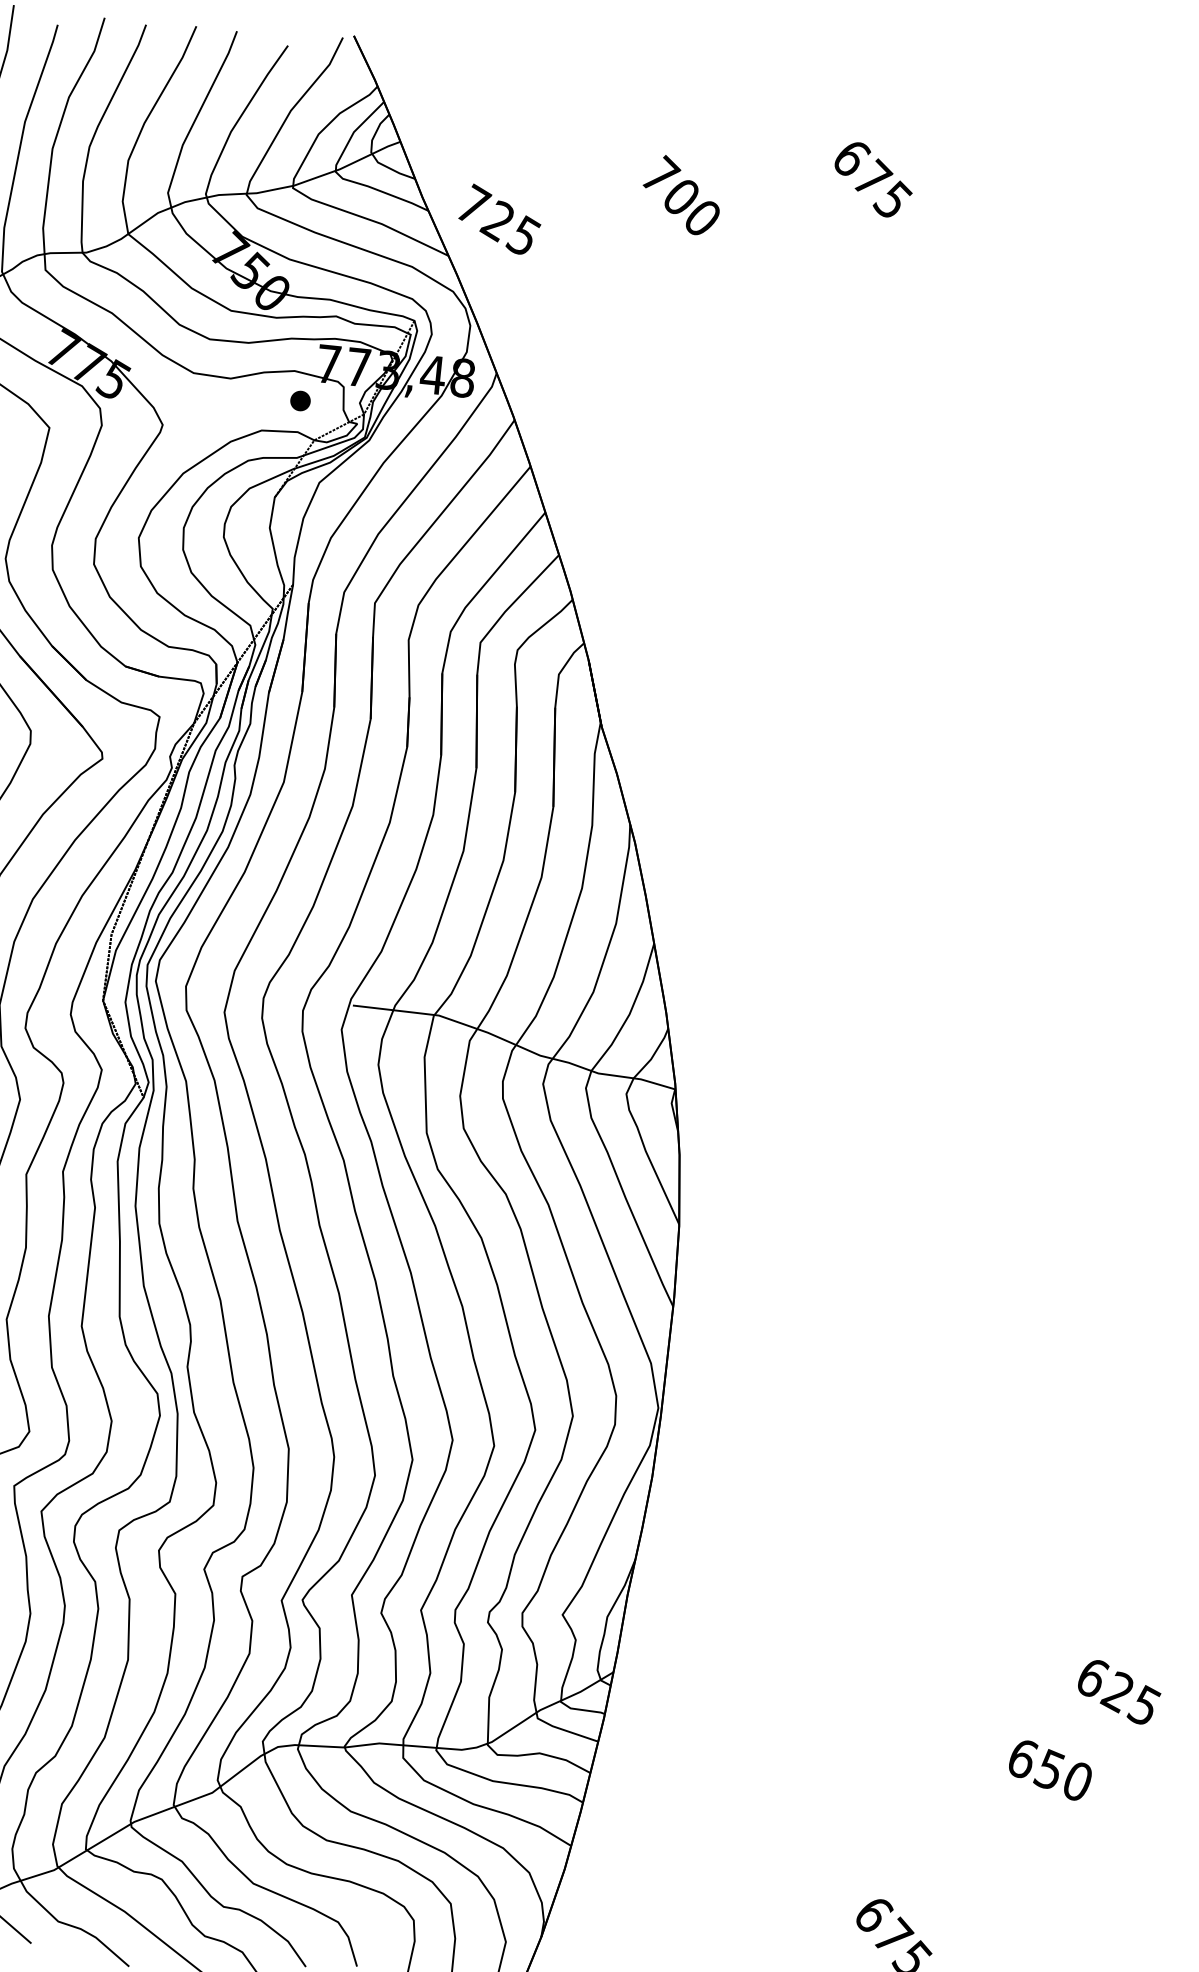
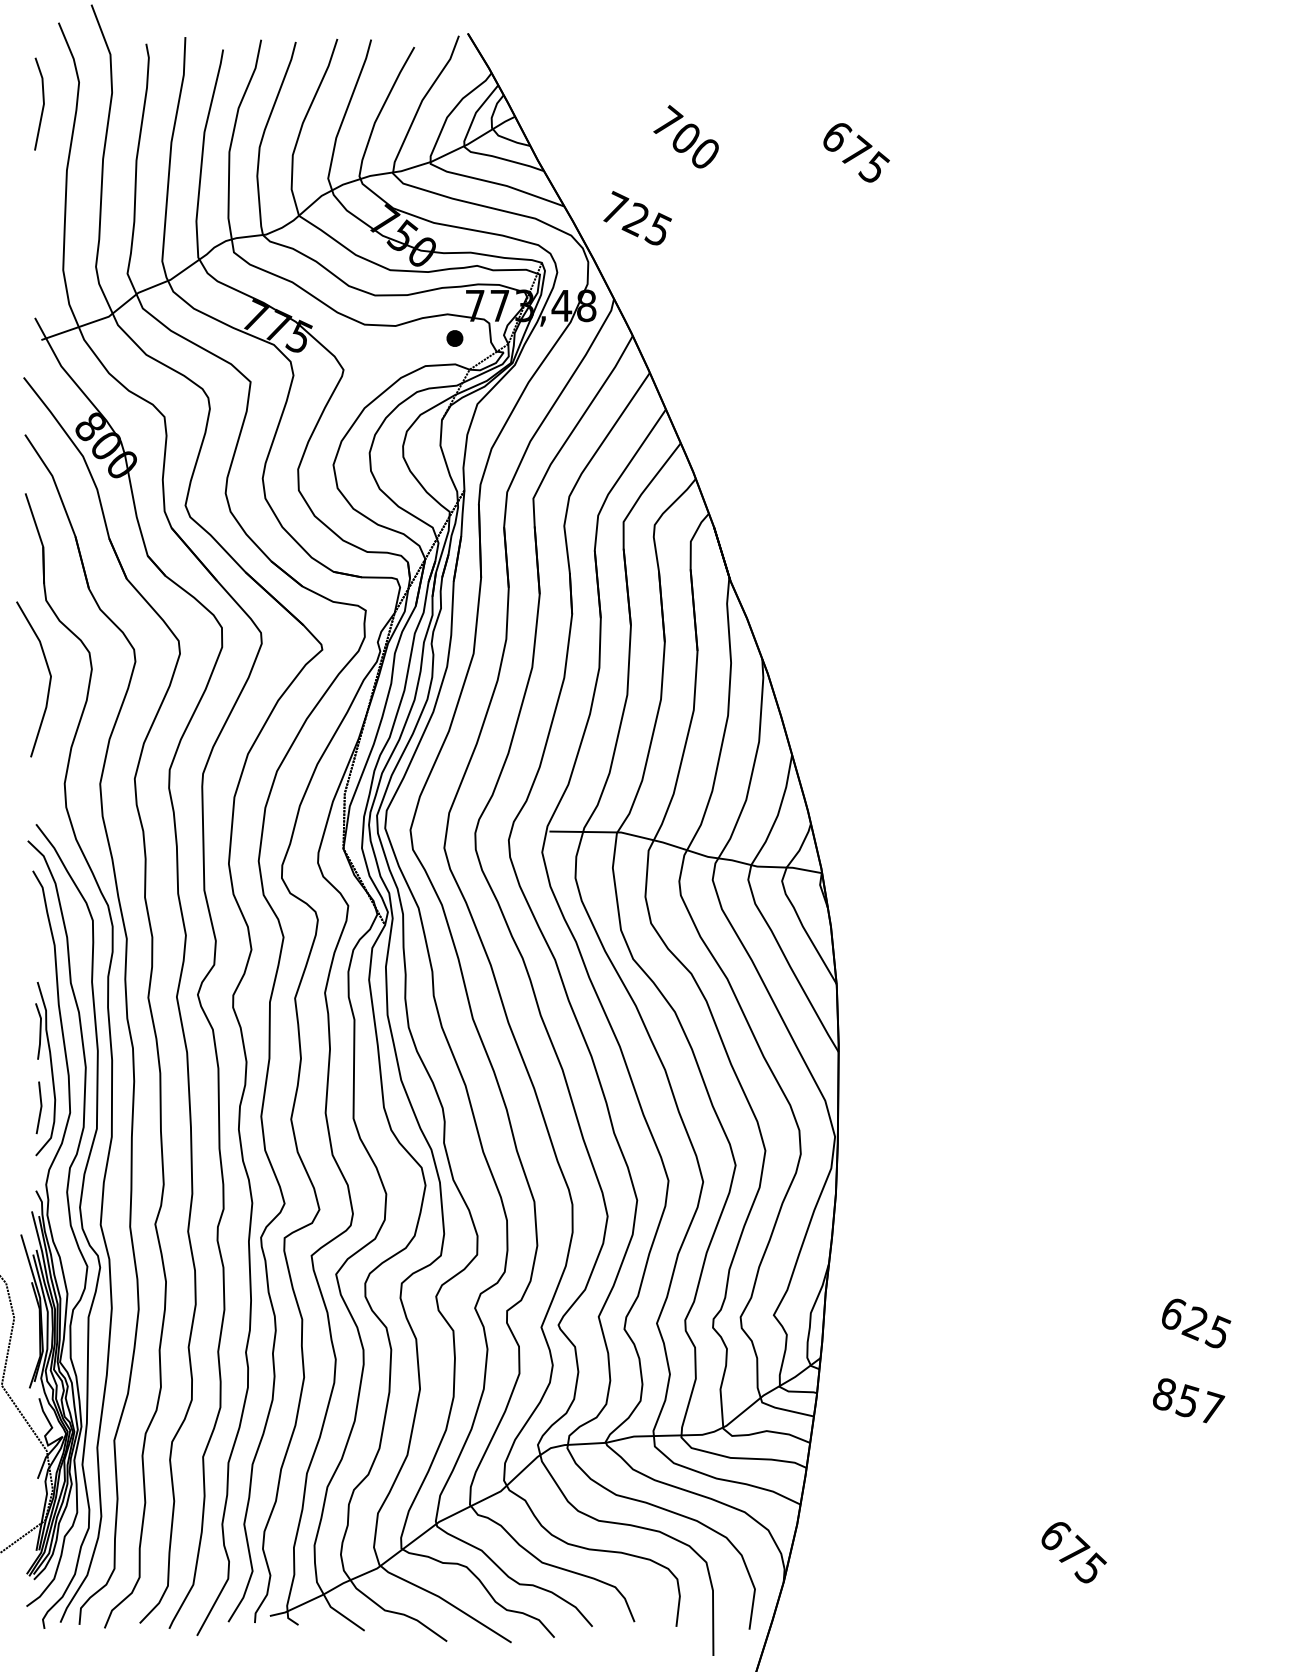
text: (873, 179) -> (856, 152), moved
text: (680, 194) -> (685, 136), moved
text: (499, 219) -> (637, 218), moved
text: (1119, 1692) -> (1196, 1323), moved
text: (1051, 1770) -> (1189, 1401), 650 -> 857

